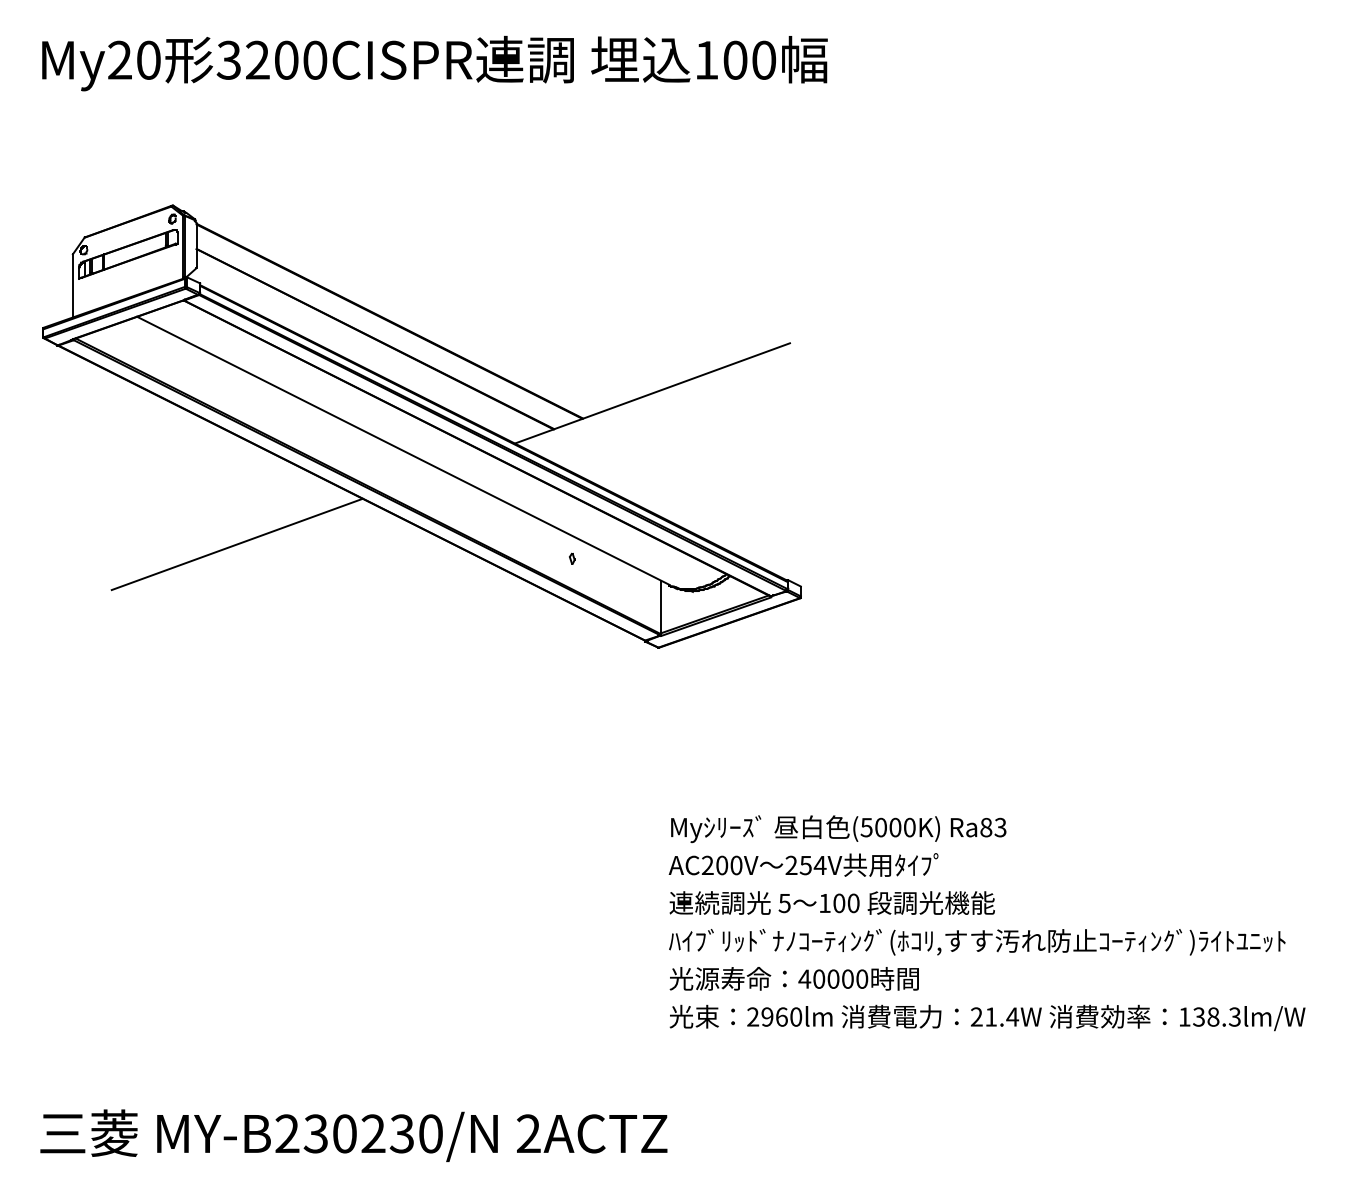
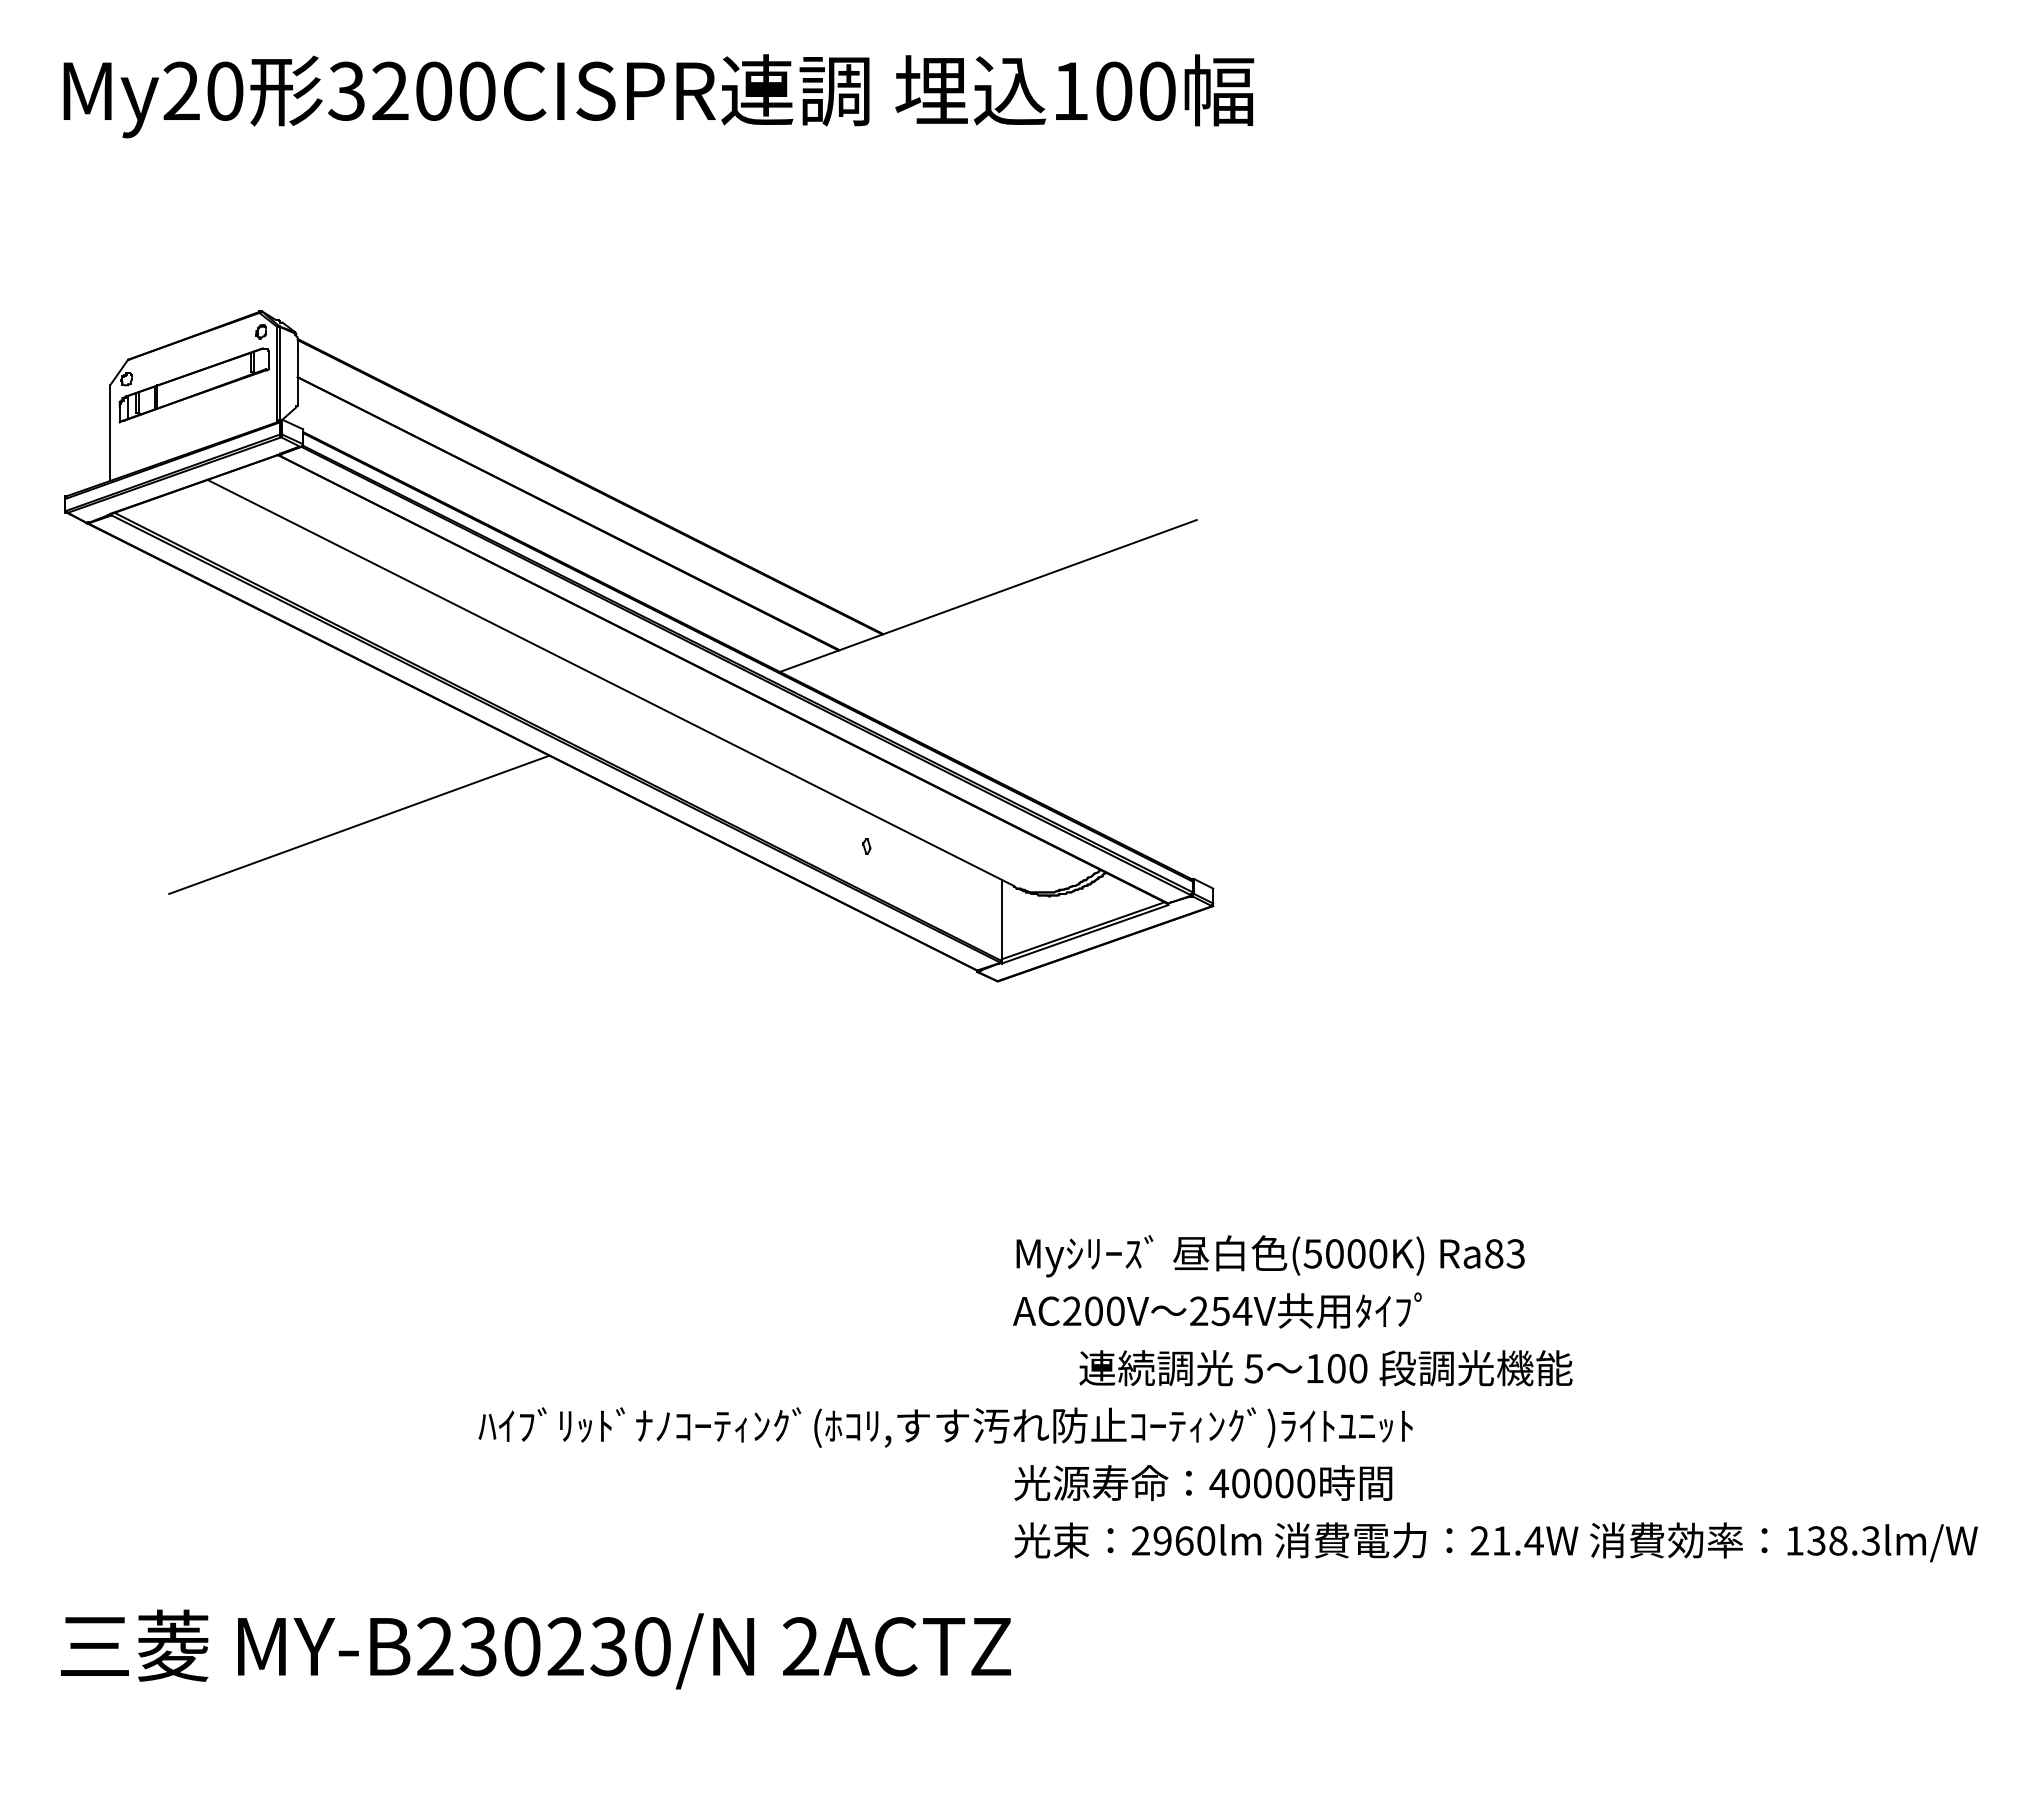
text: (831, 902) -> (1324, 1367), moved
text: (977, 942) -> (946, 1427), moved
text: (353, 1135) -> (535, 1649), moved

